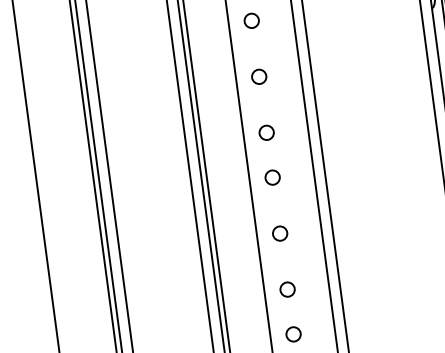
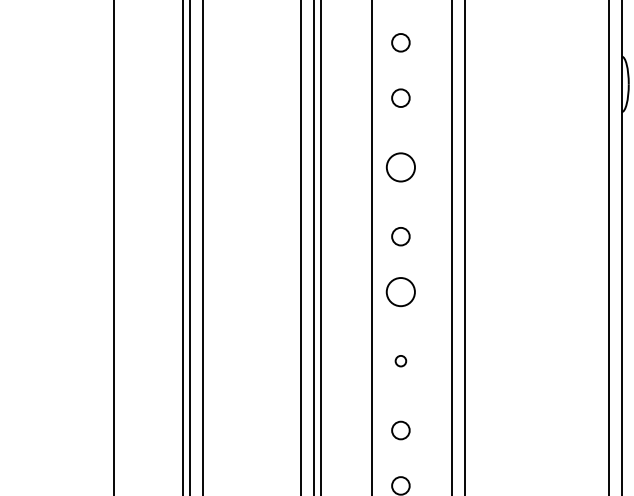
circle: (258, 76) -> (400, 167), size x1.6
circle: (272, 177) -> (400, 291), size x1.6
circle: (279, 233) -> (400, 360), size x0.6

